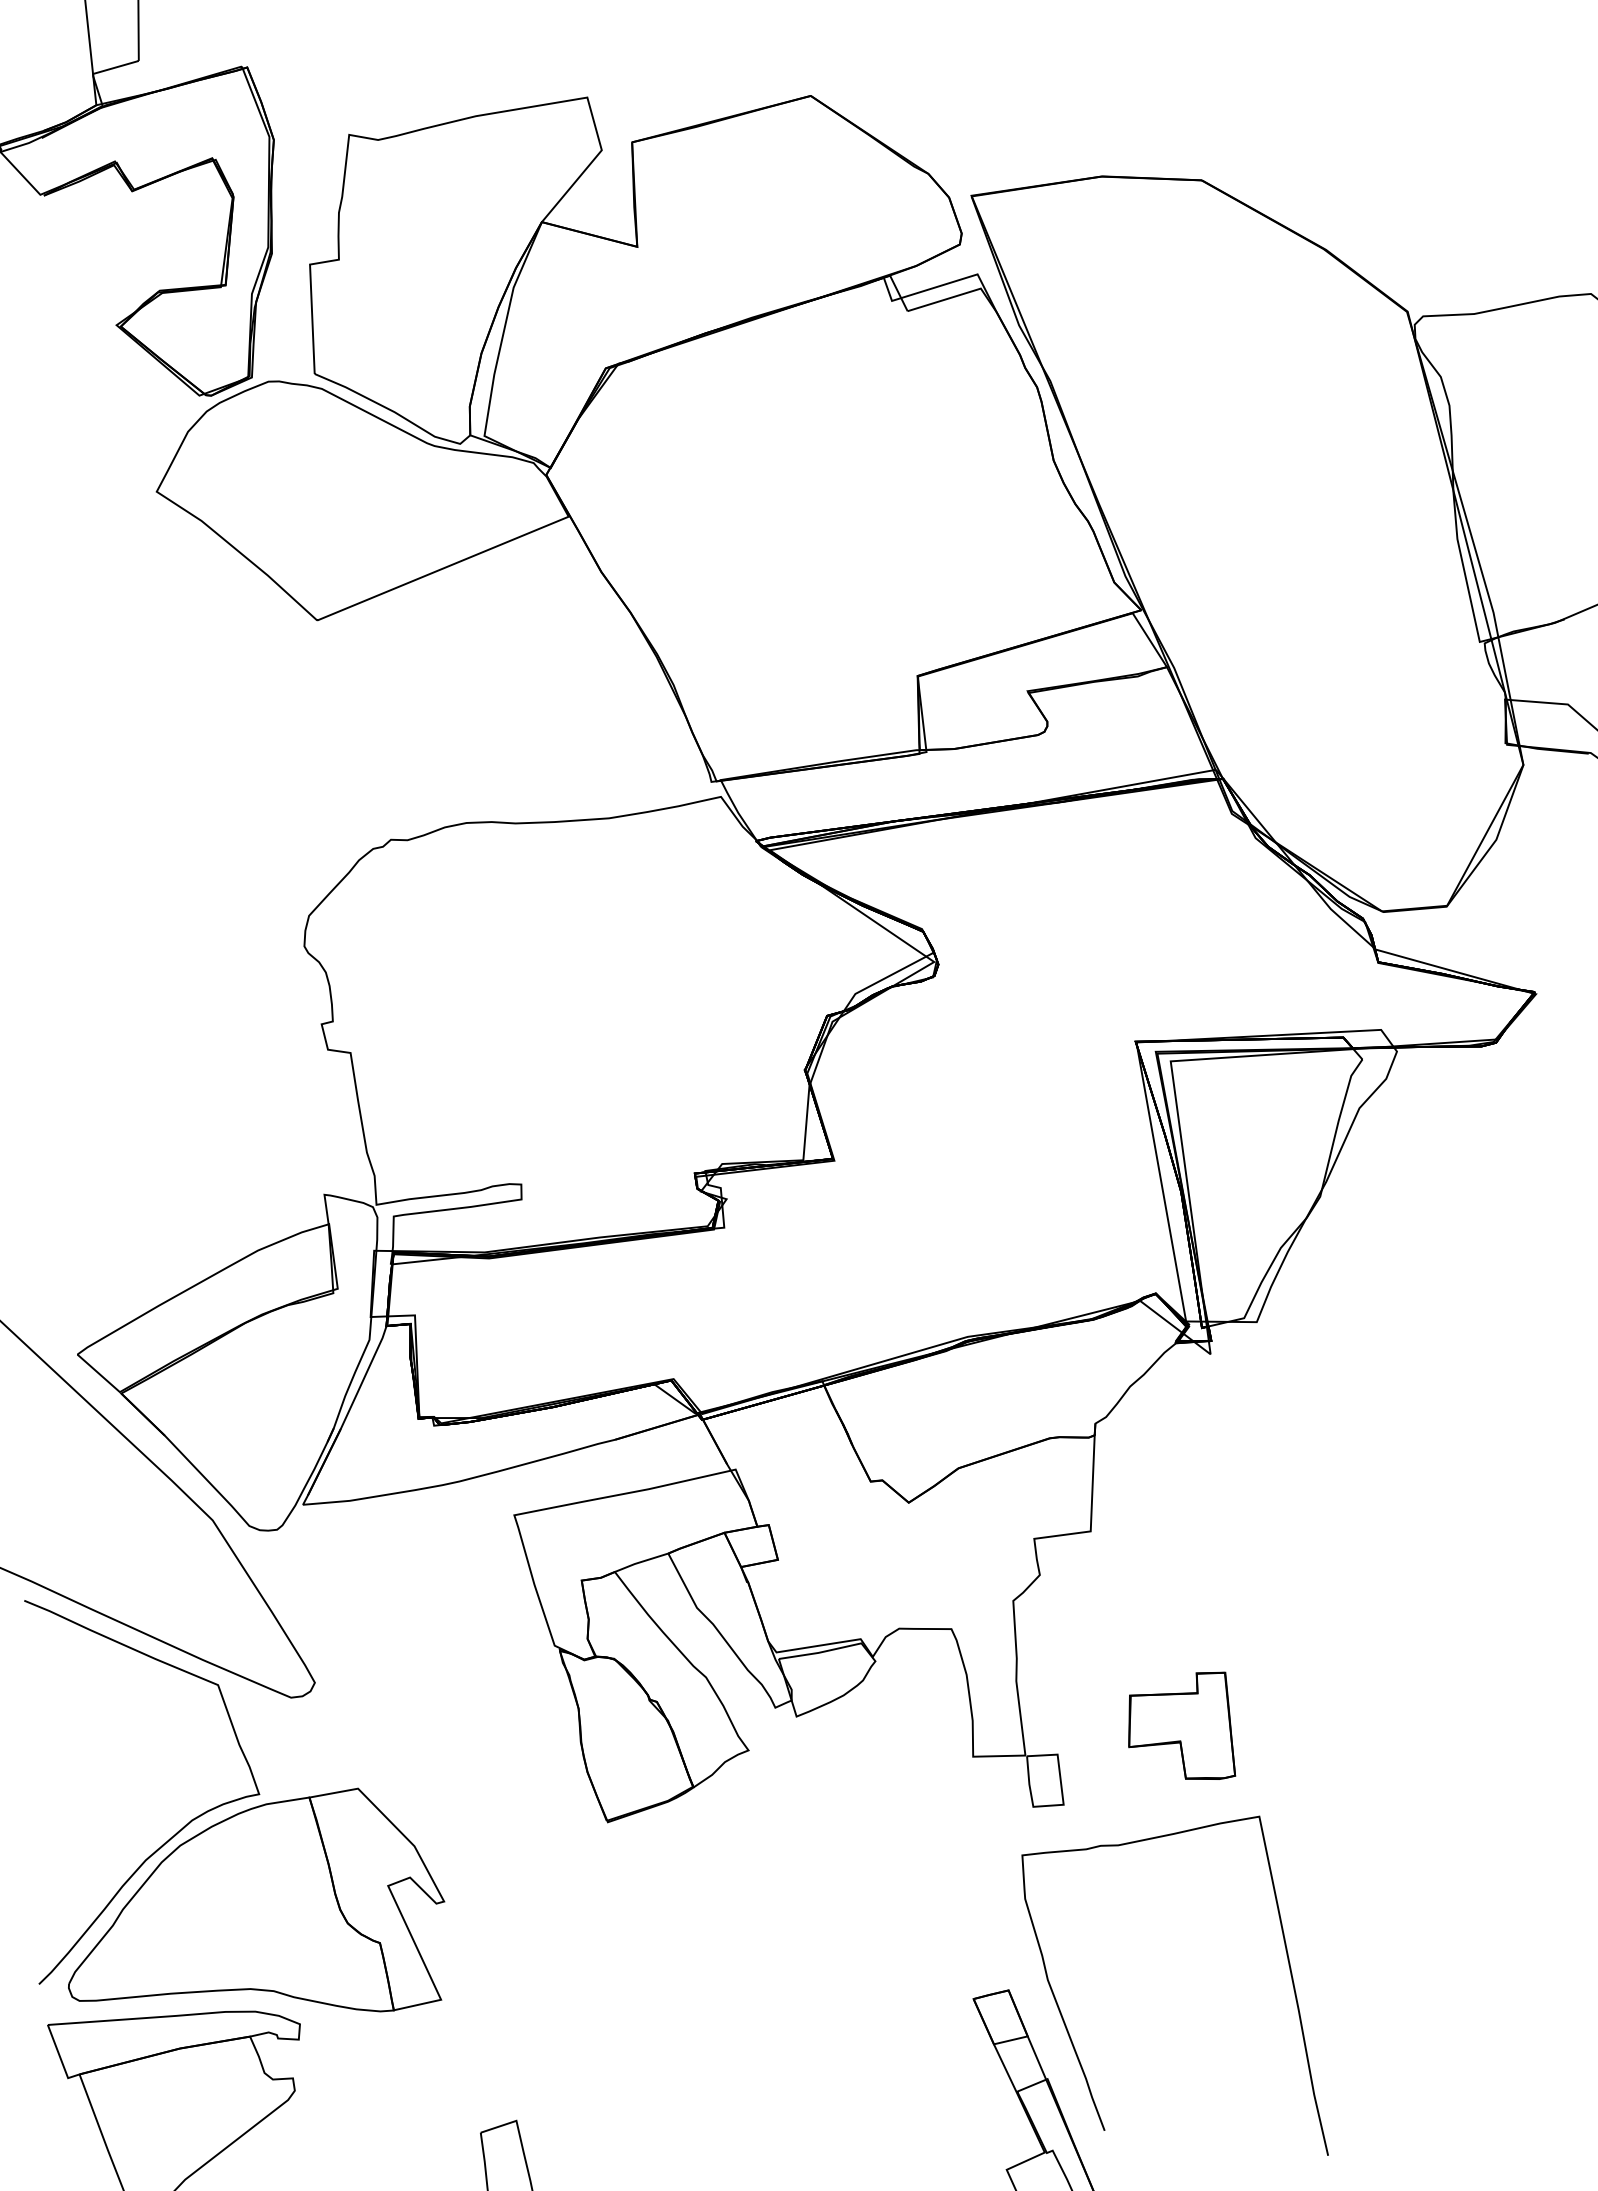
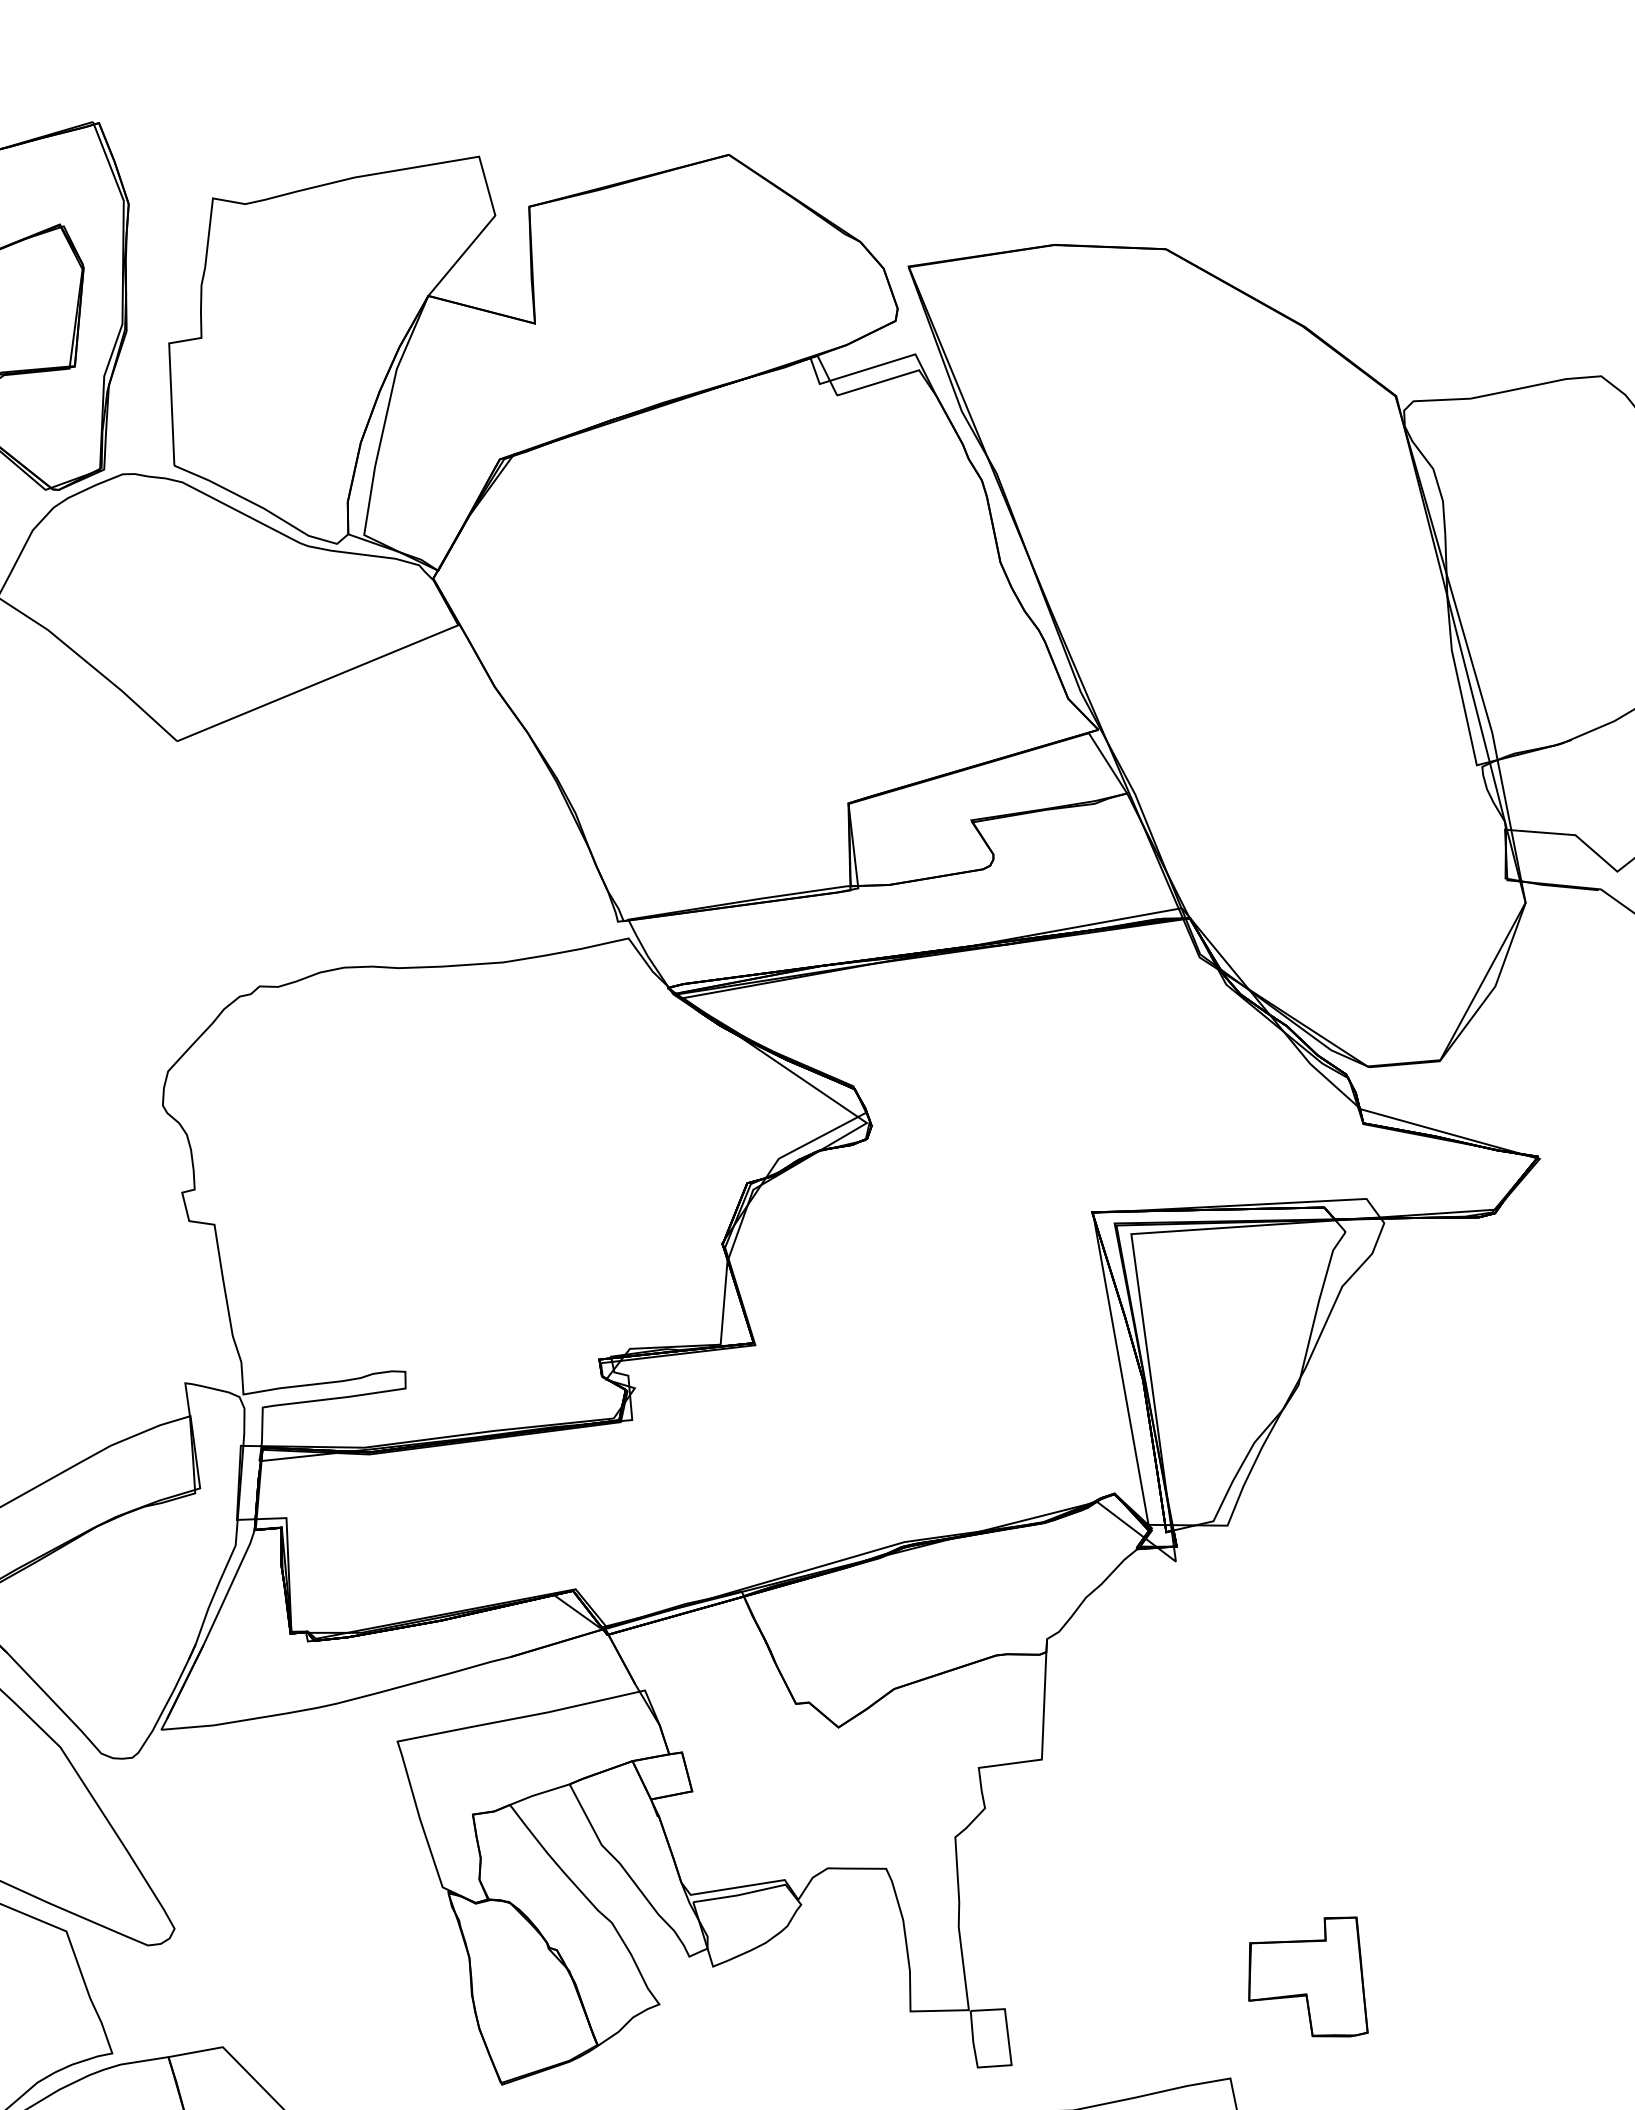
part: (1182, 1725) -> (1308, 1976), moved

